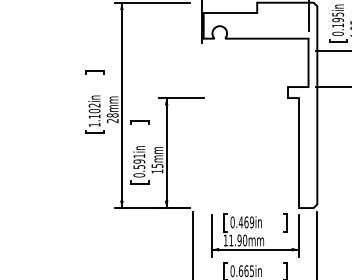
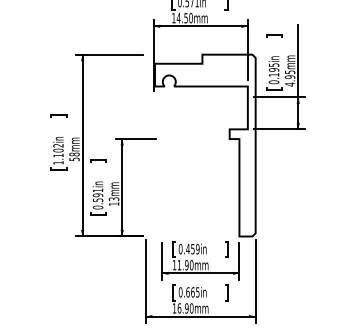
text: (112, 121) -> (74, 159), 28mm -> 58mm
text: (155, 165) -> (112, 198), 15mm -> 13mm
text: (245, 221) -> (192, 248), 0.469in -> 0.459in

